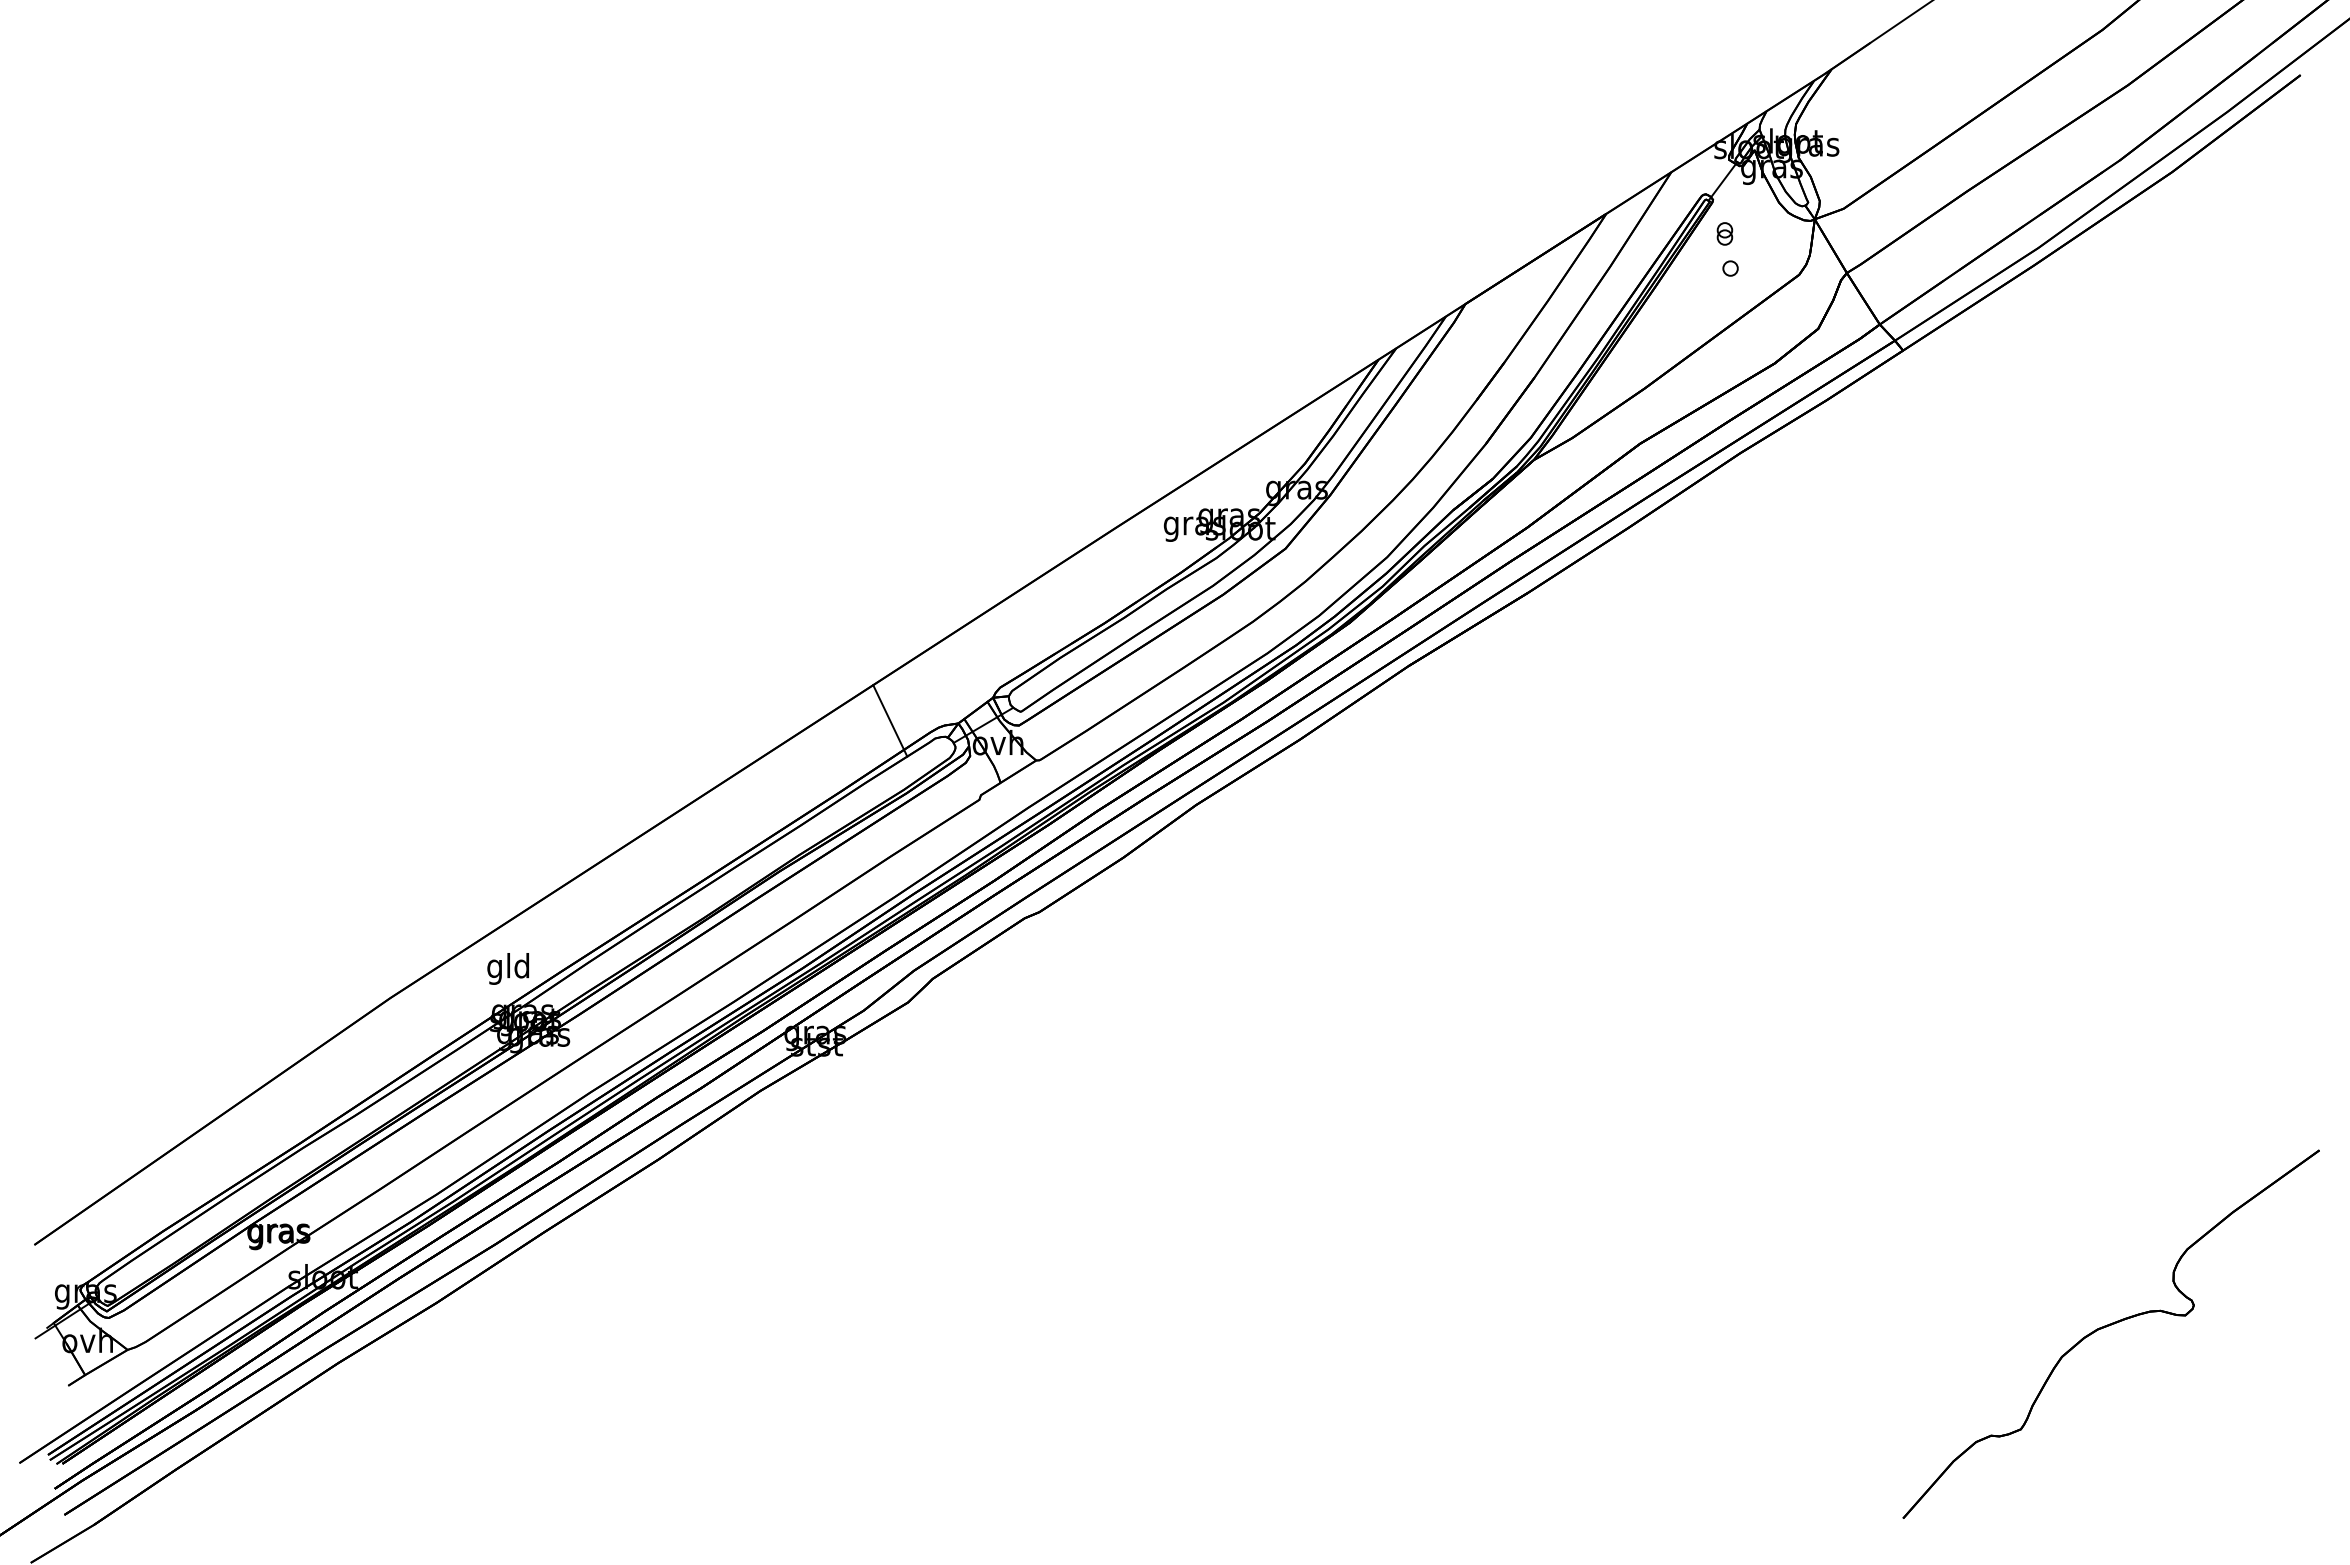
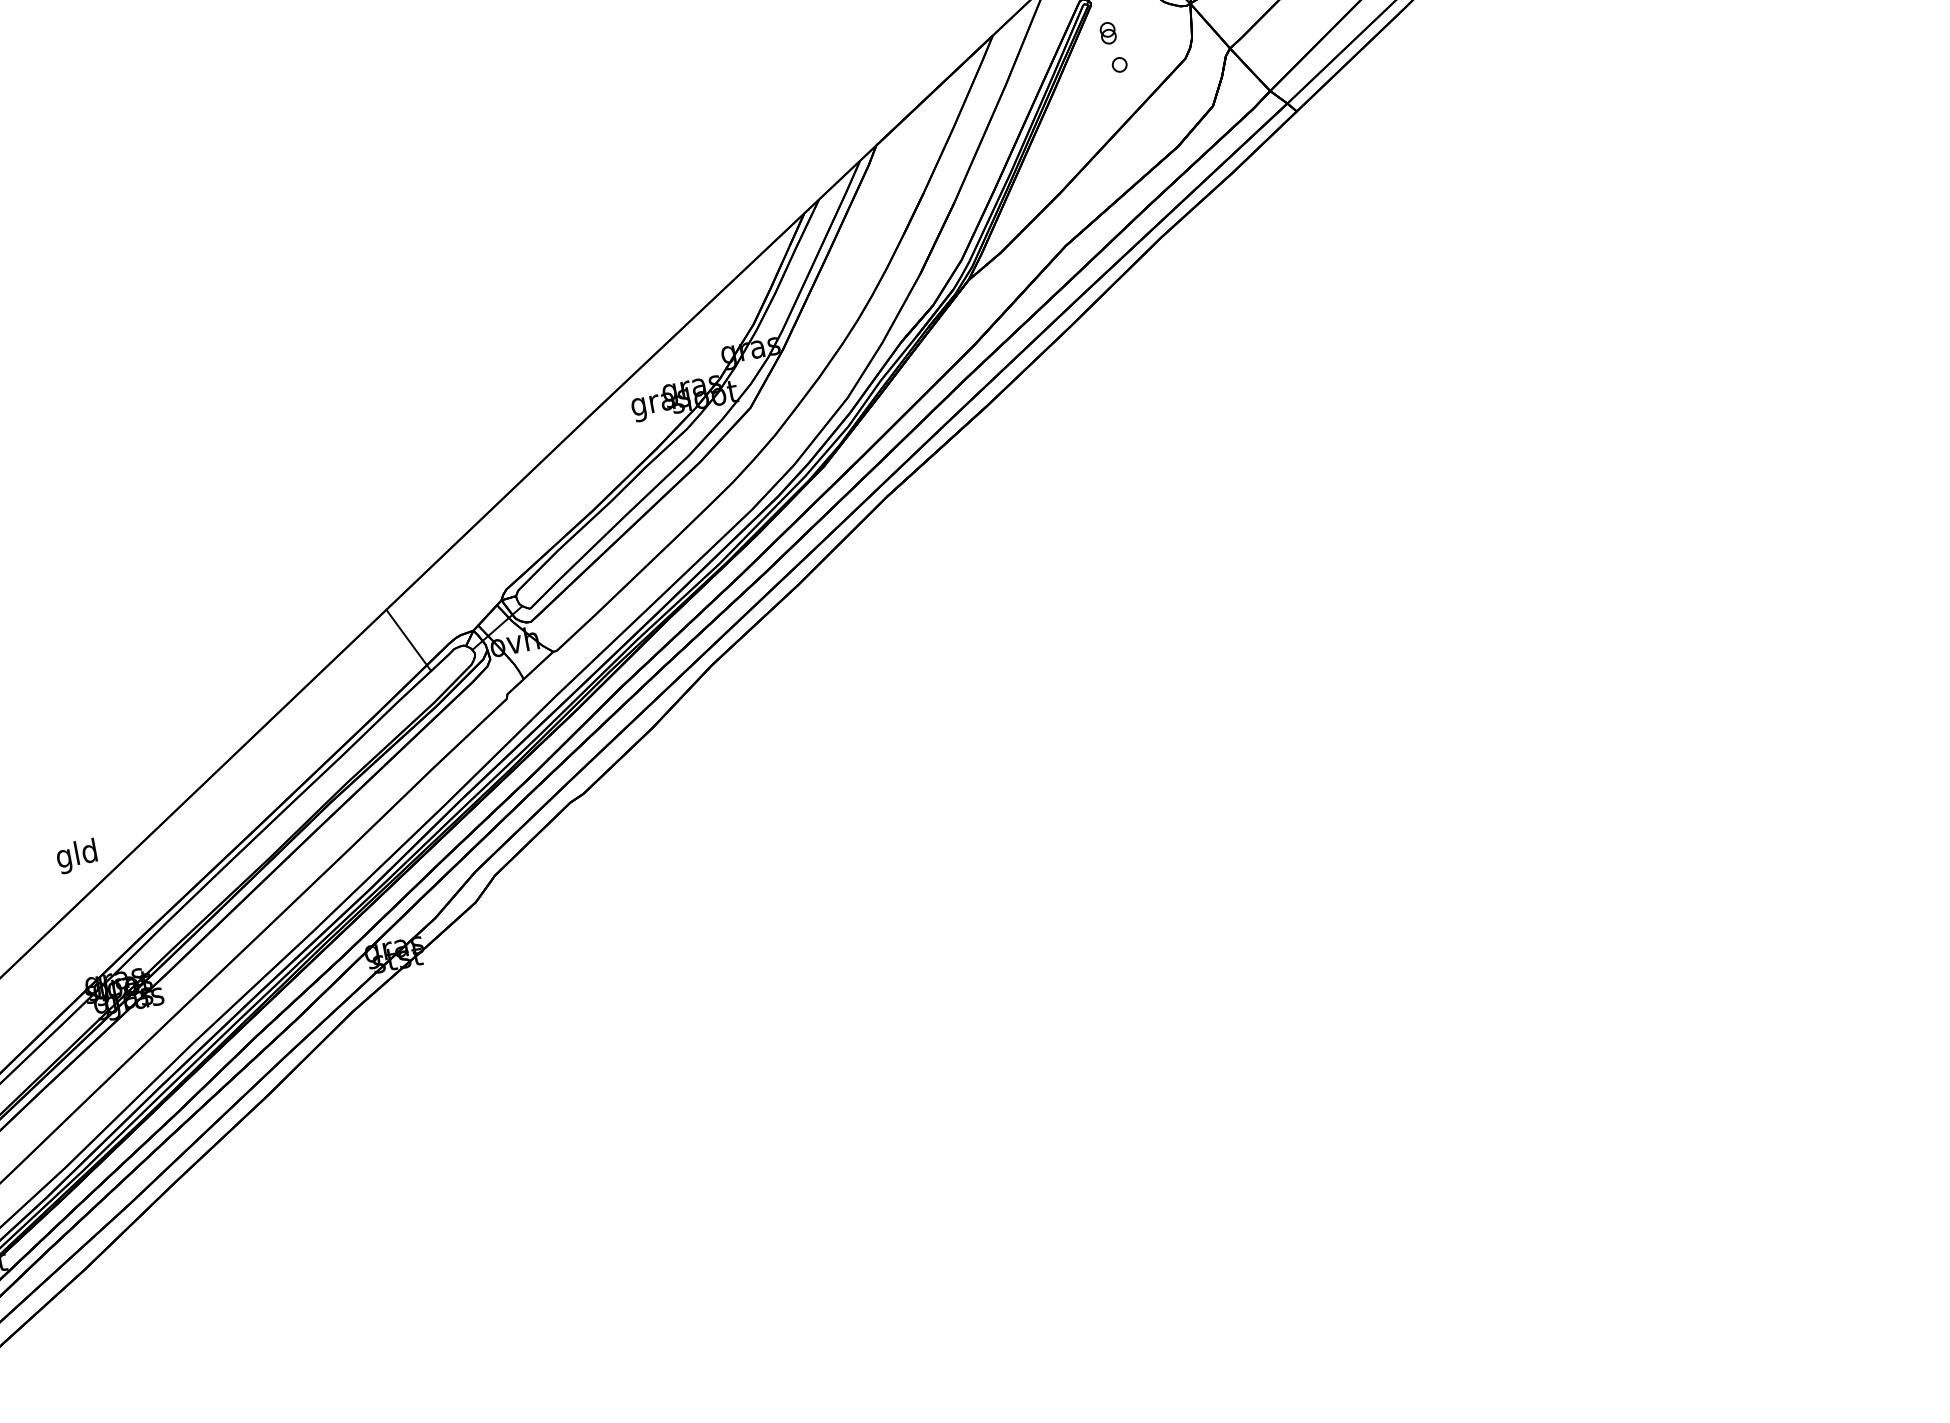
text: (507, 968) -> (76, 856), moved
part: (2109, 1326) -> (1664, 993), removed

